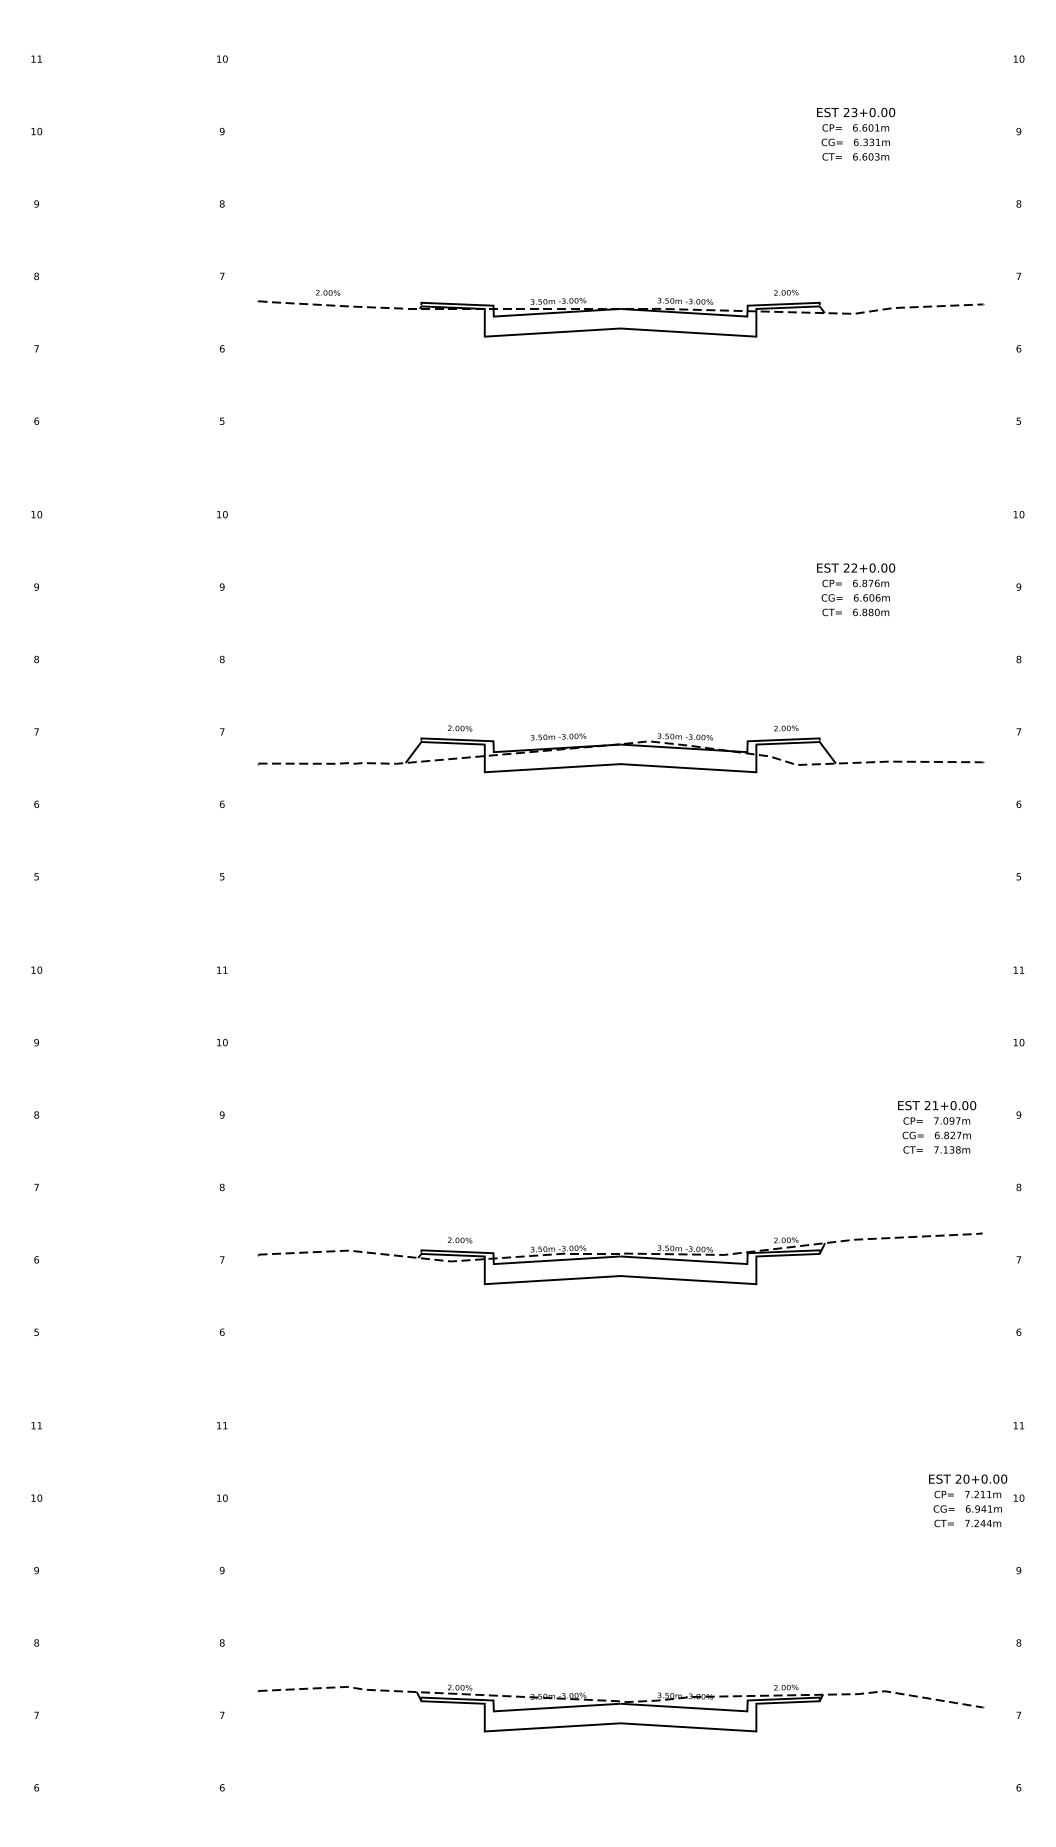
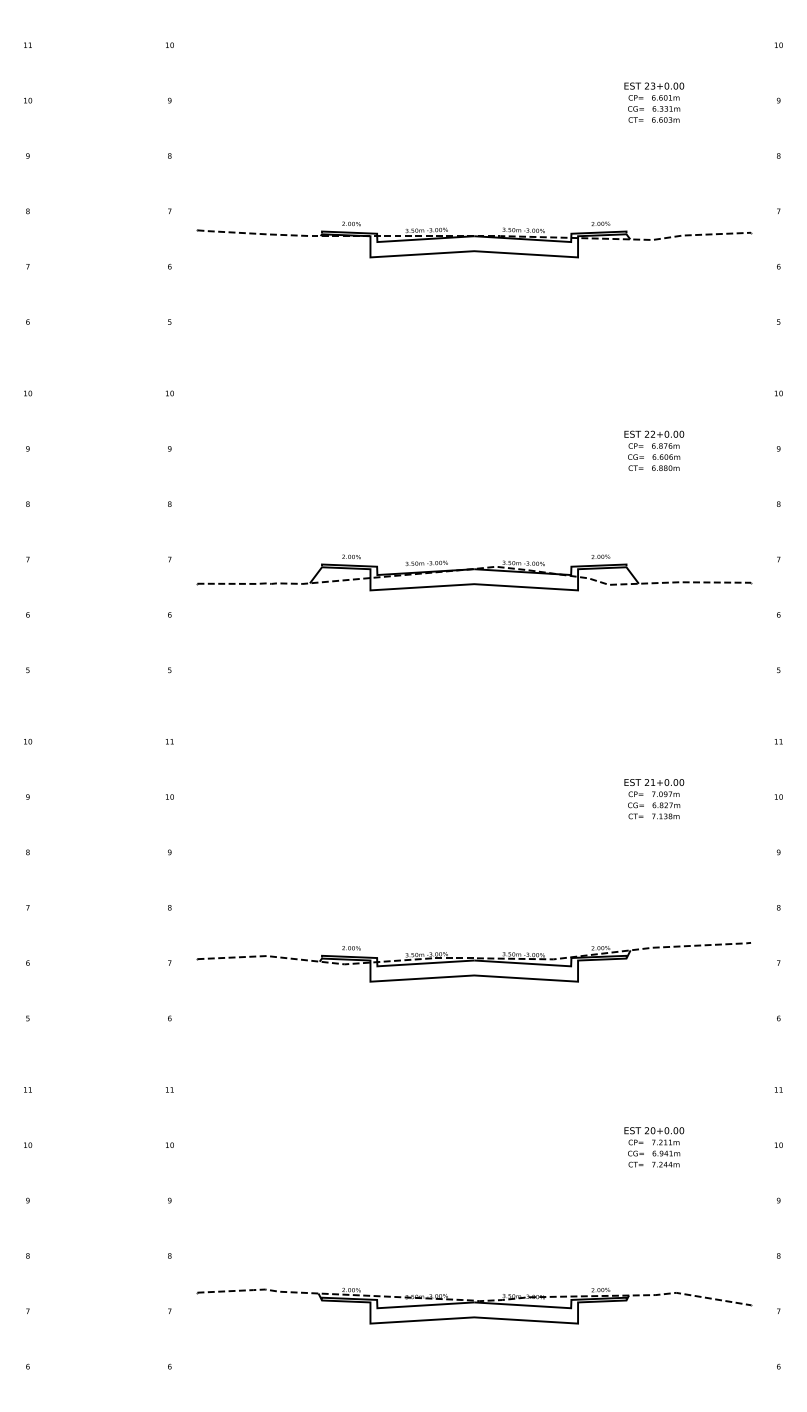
text: (328, 292) -> (351, 223), moved
text: (937, 1127) -> (654, 799), moved
text: (968, 1500) -> (654, 1147), moved

